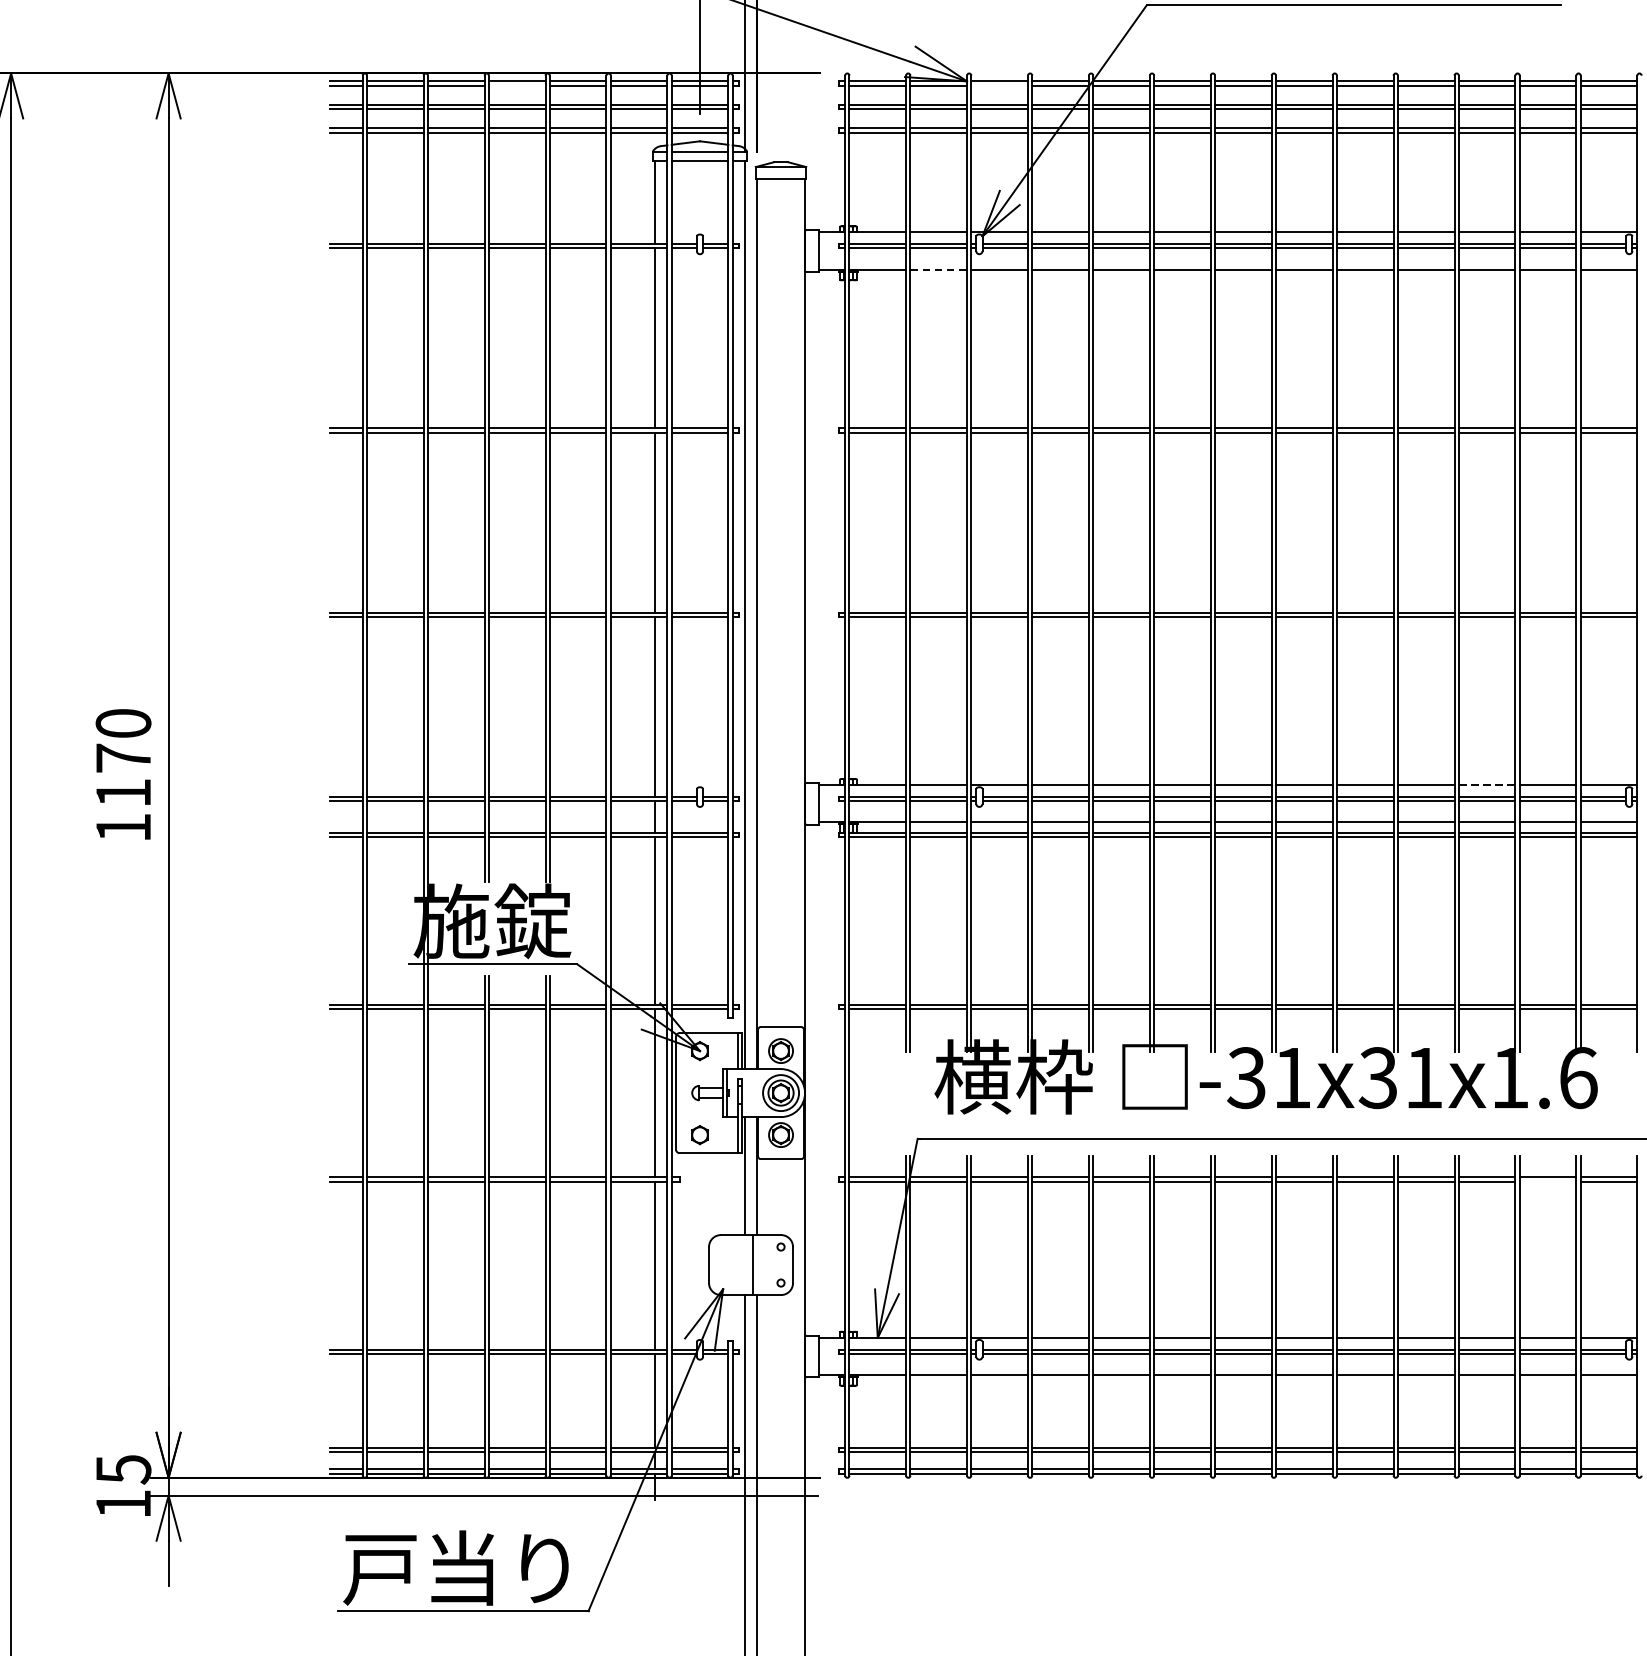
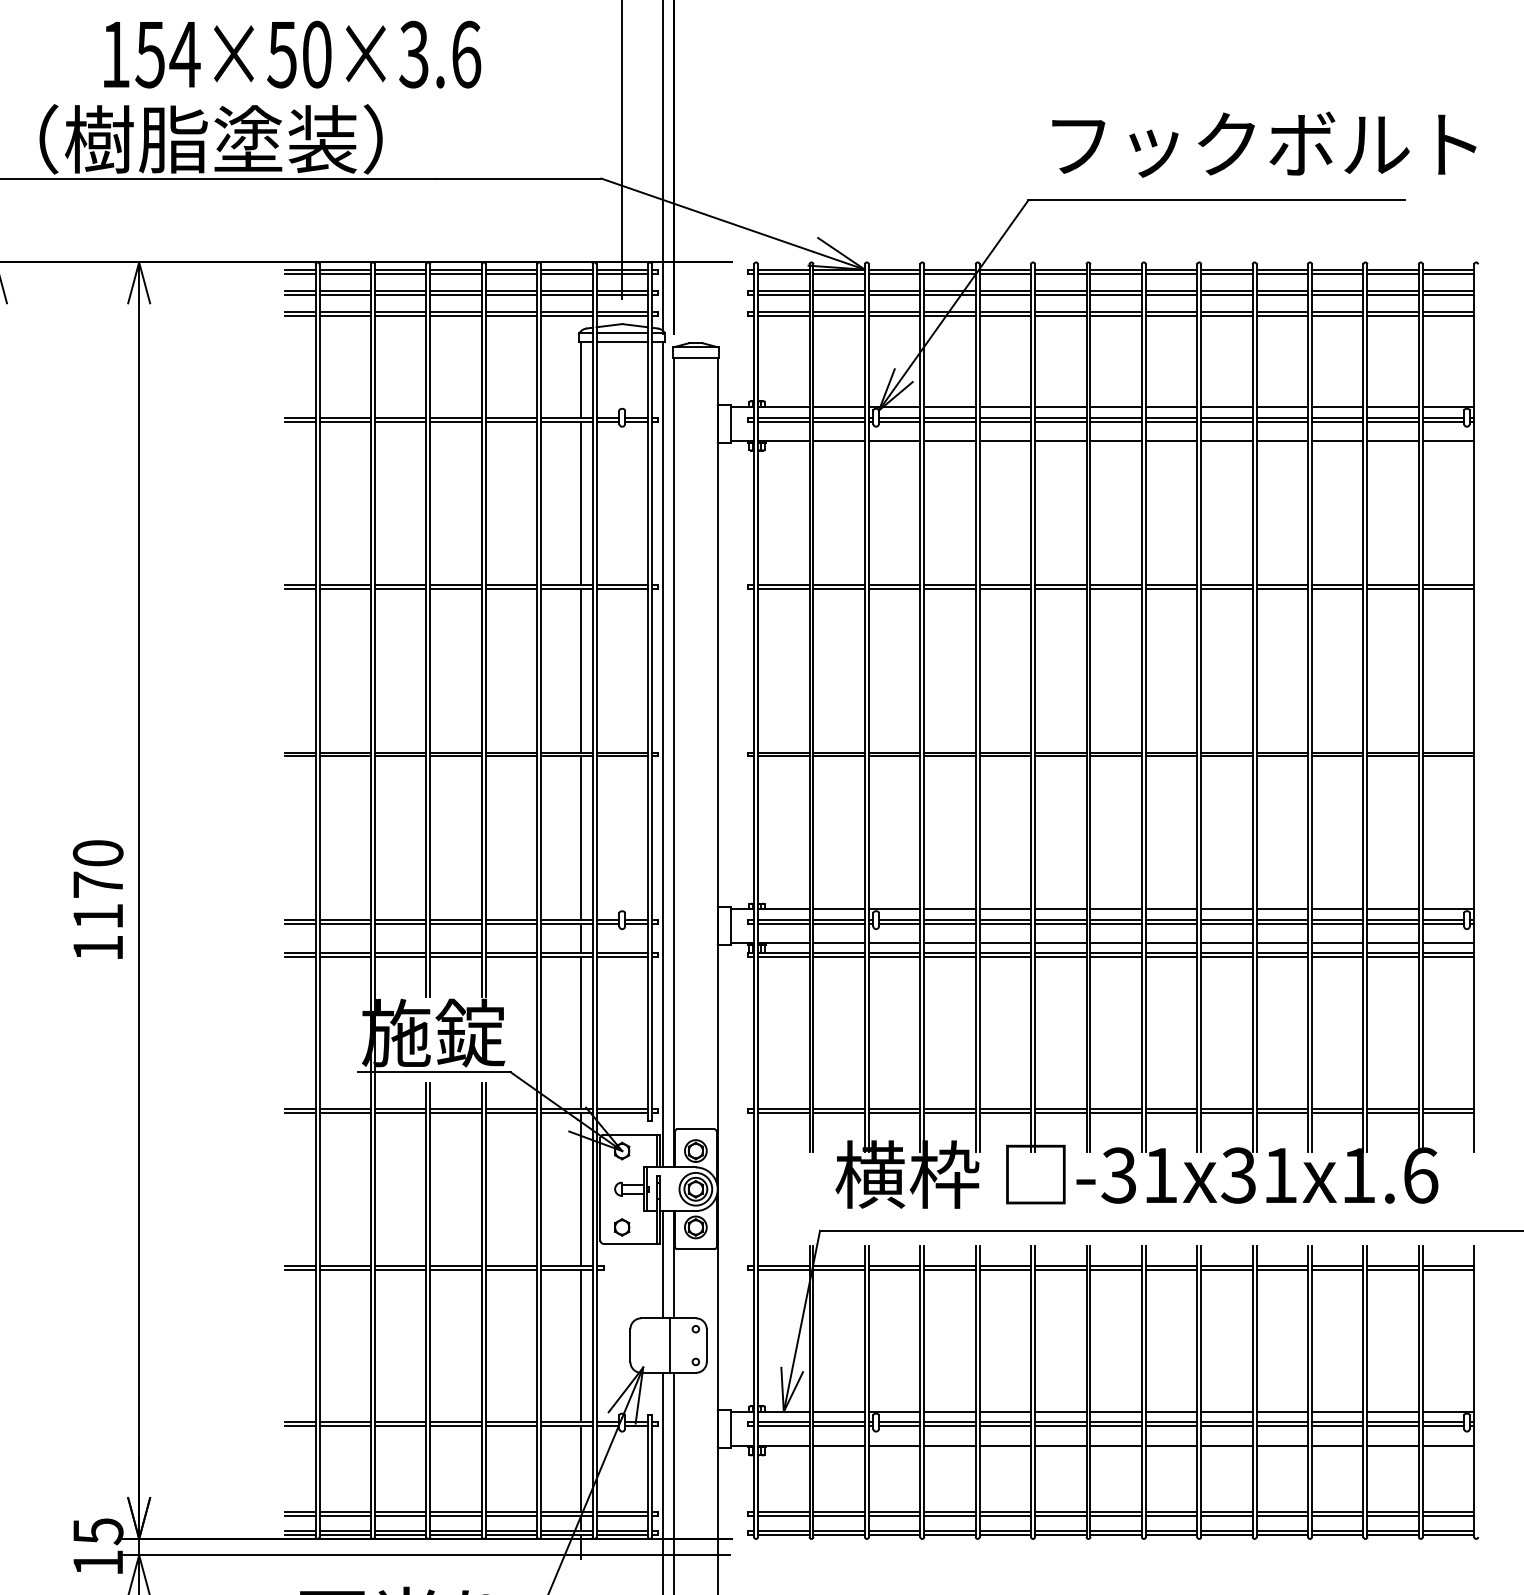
line: (516, 85) -> (455, 273), added
line: (999, 85) -> (894, 273), added
line: (939, 269) -> (839, 440), dashed -> solid
line: (1486, 785) -> (1337, 909), dashed -> solid
line: (1547, 1181) -> (1392, 1269), added

